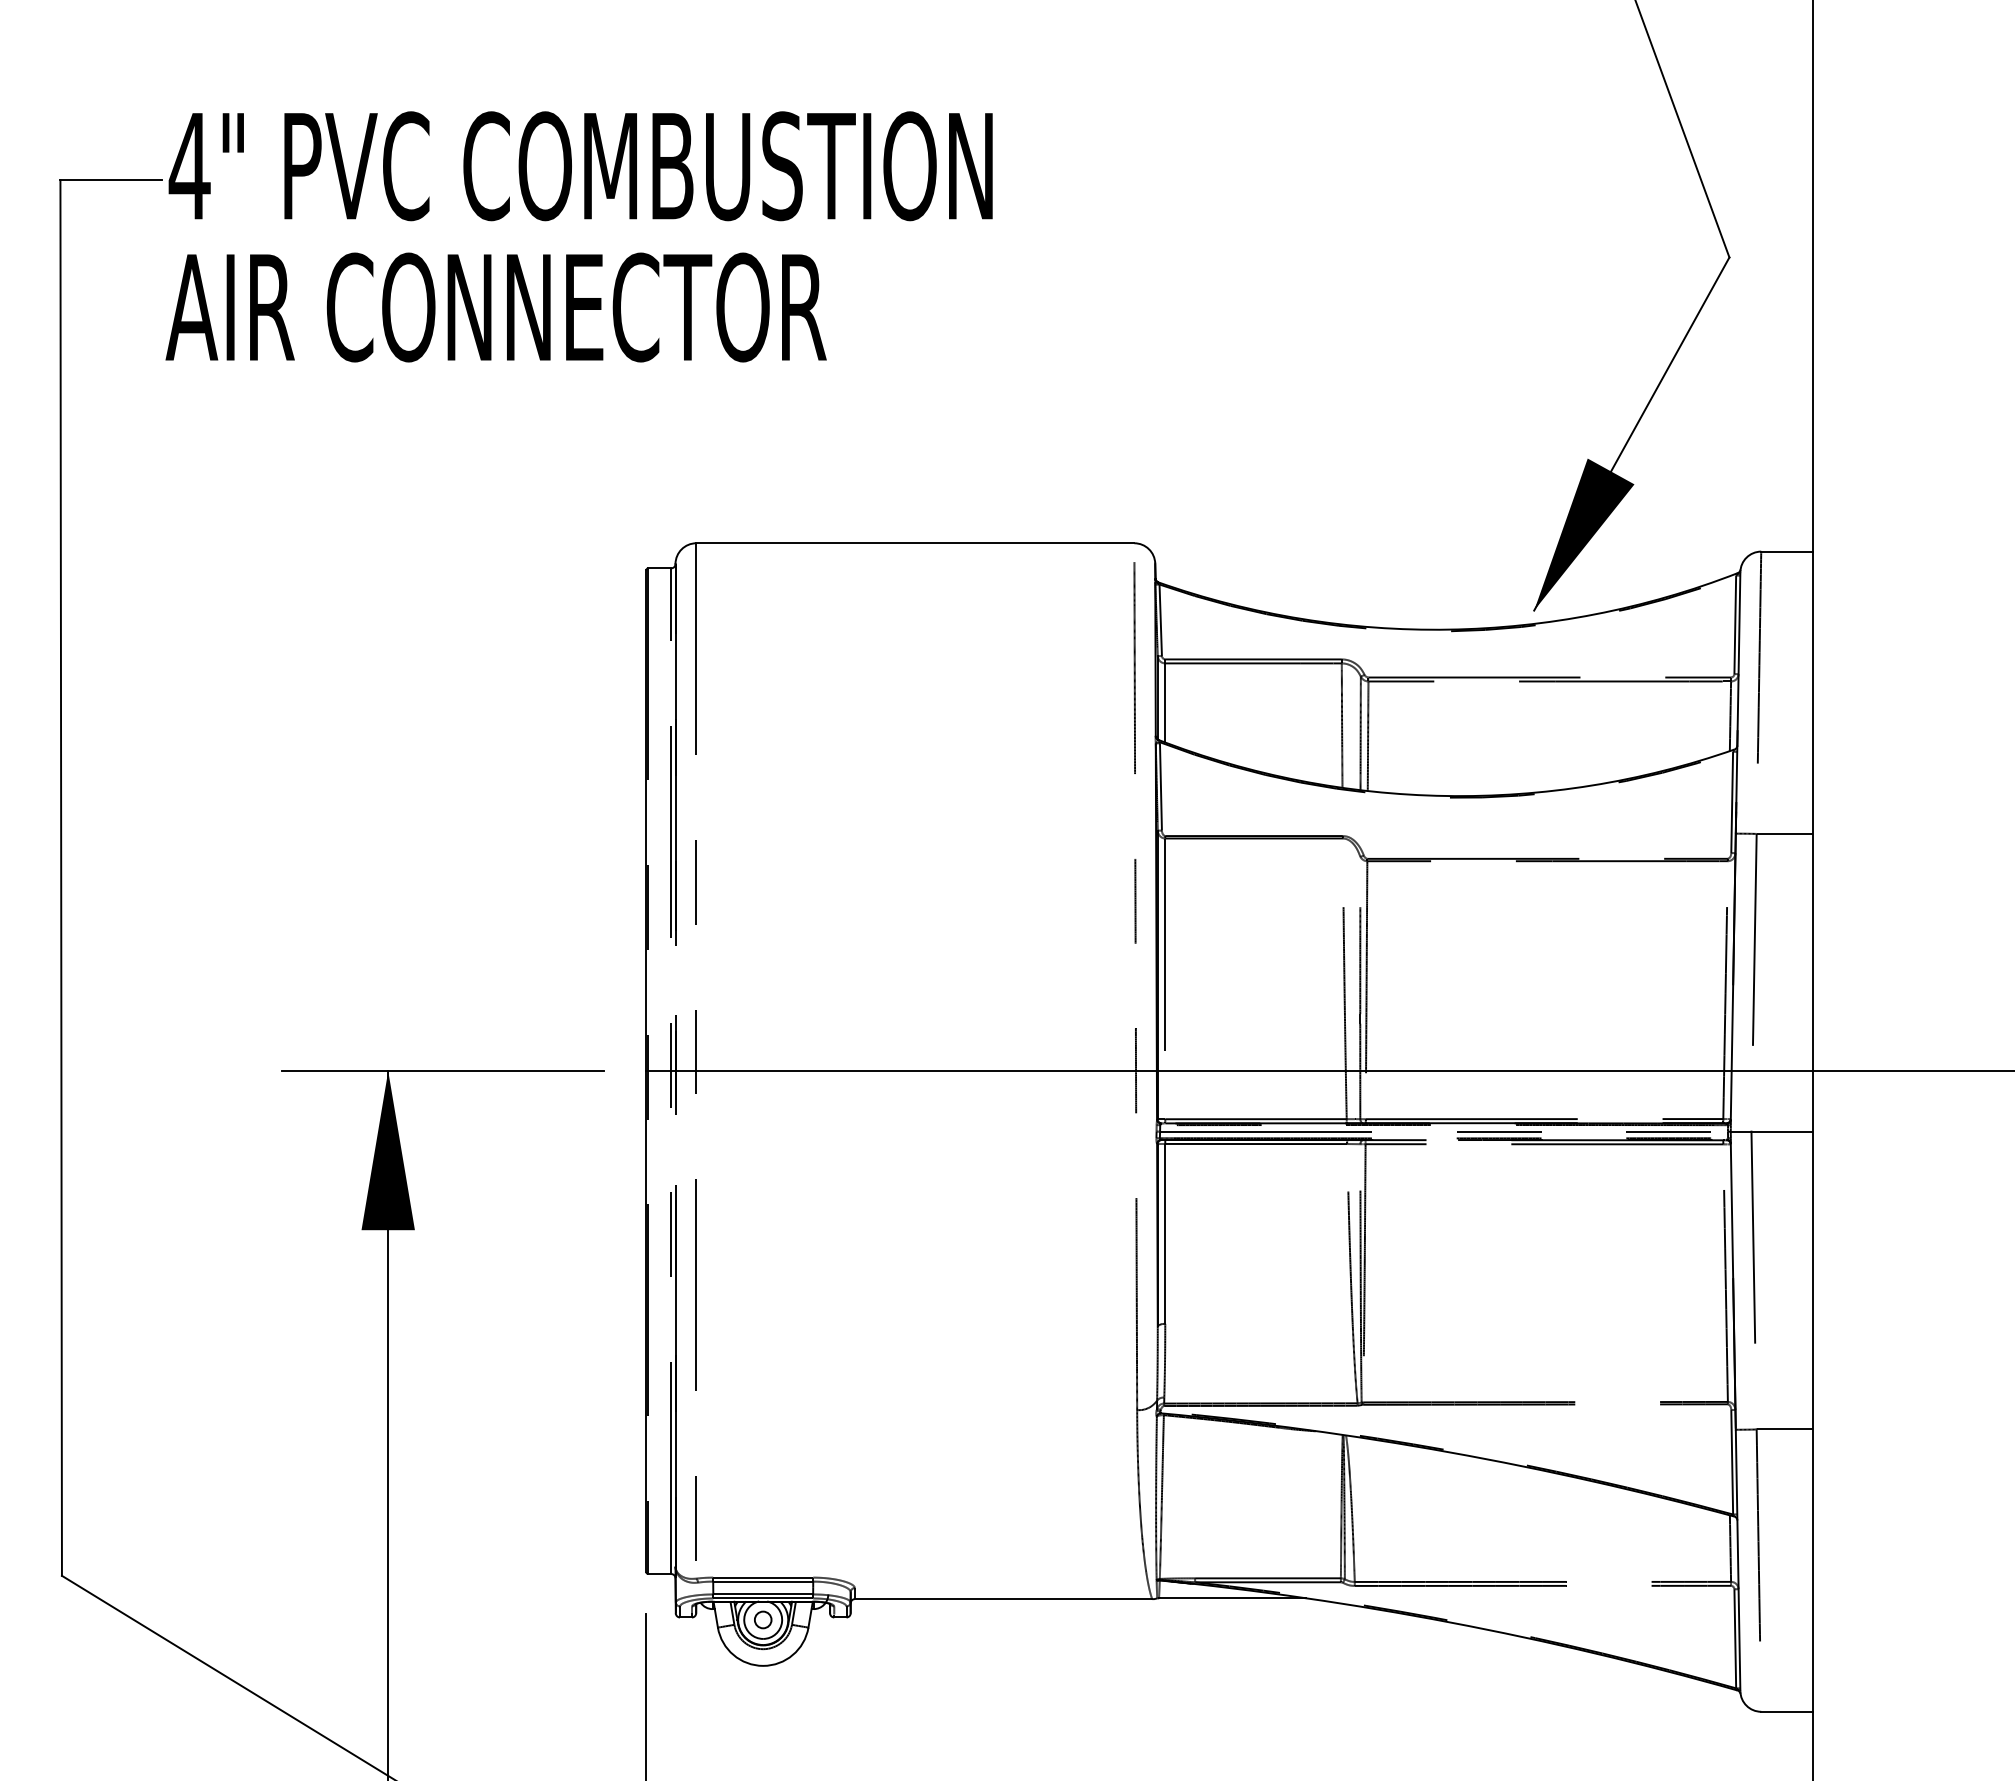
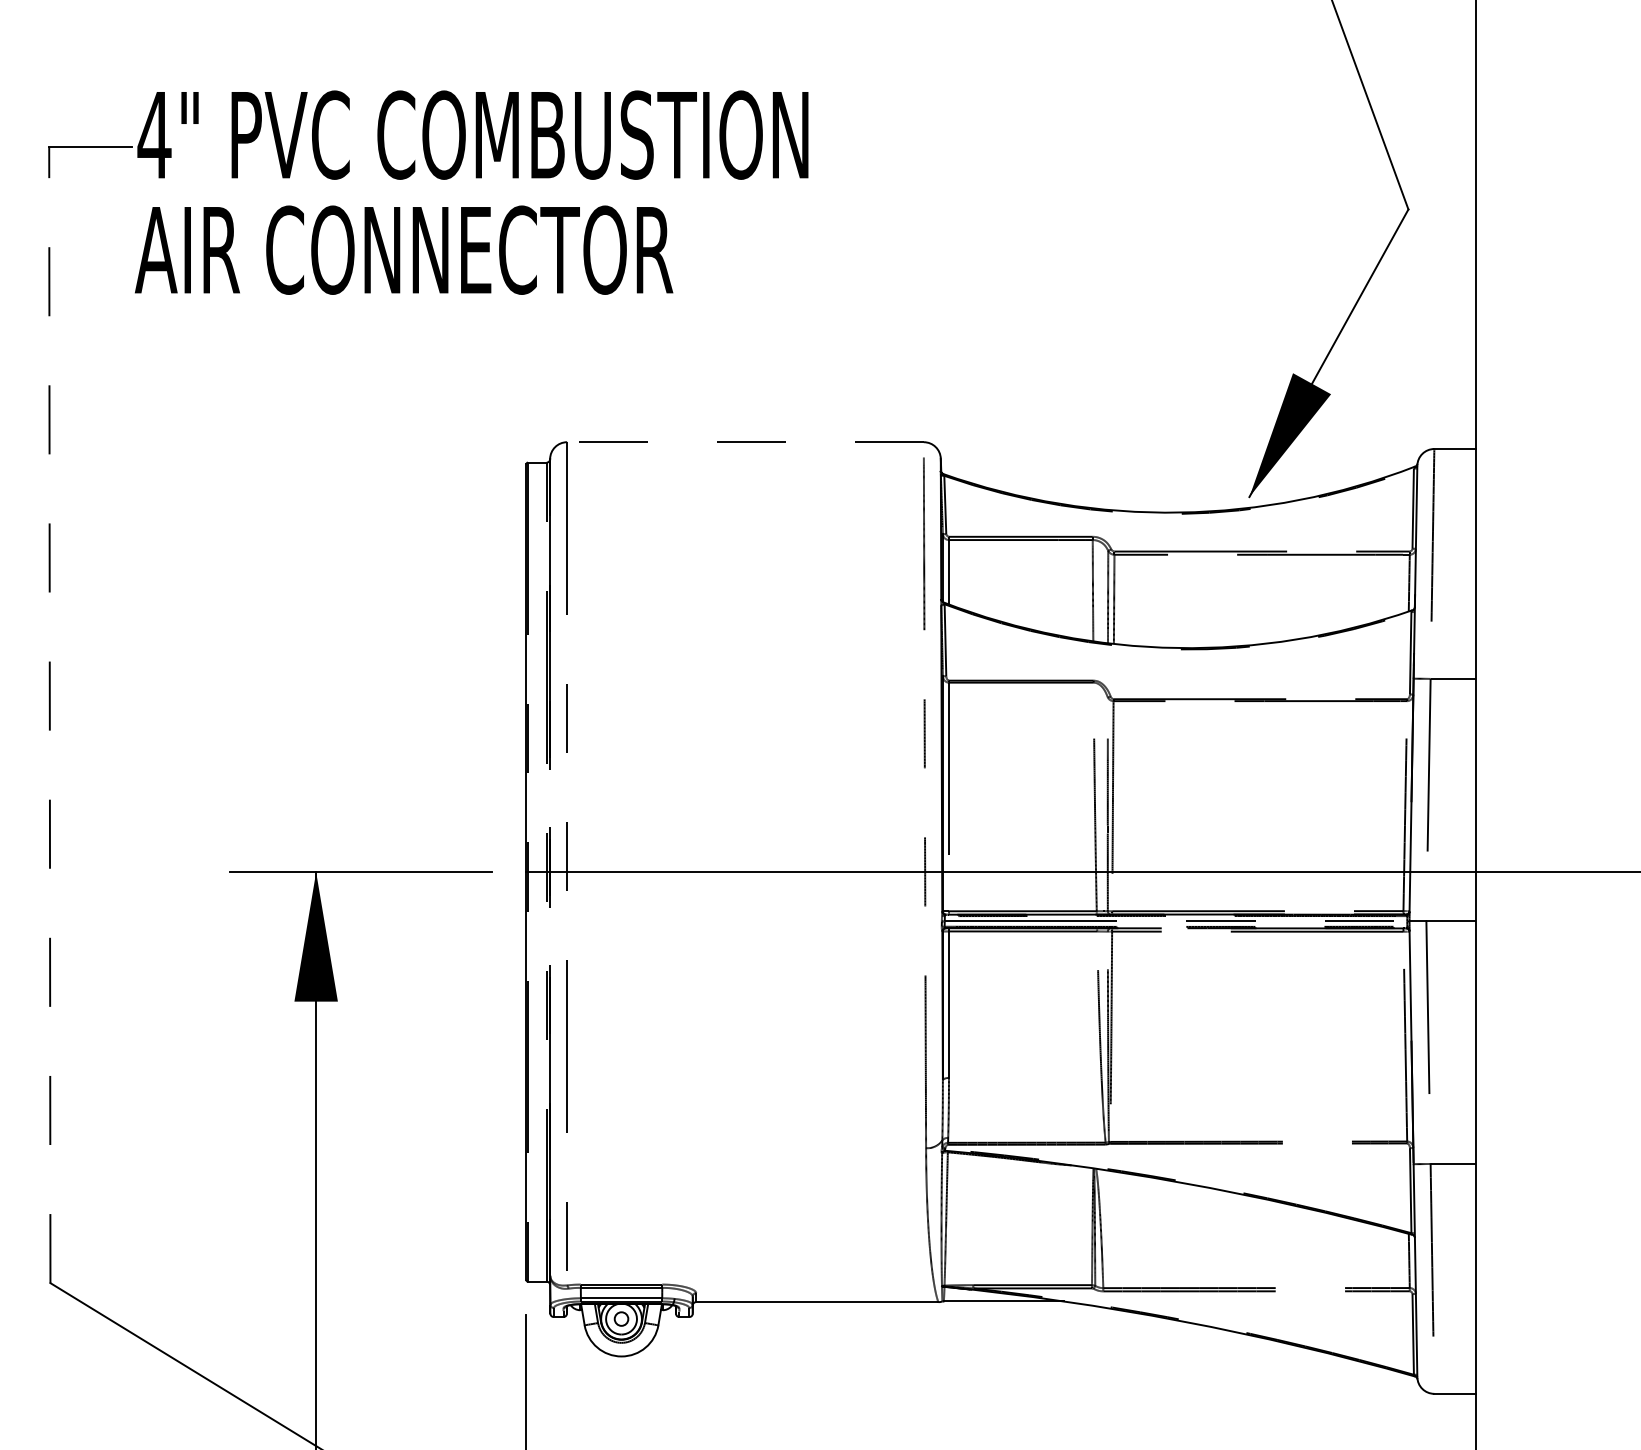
line: (915, 543) -> (745, 442), solid -> dashed
line: (61, 878) -> (50, 715), solid -> dashed

